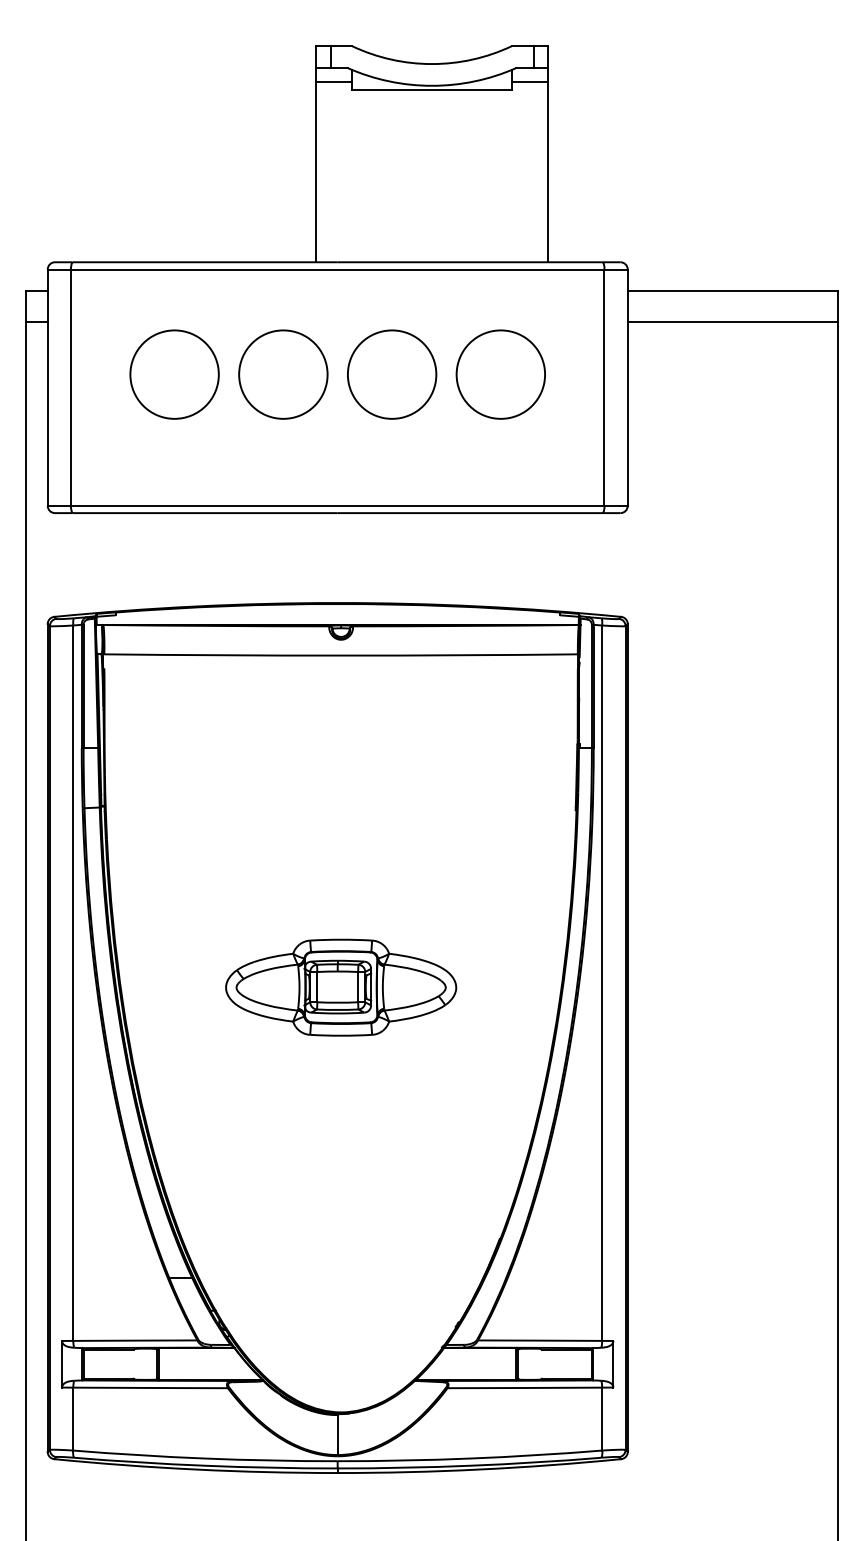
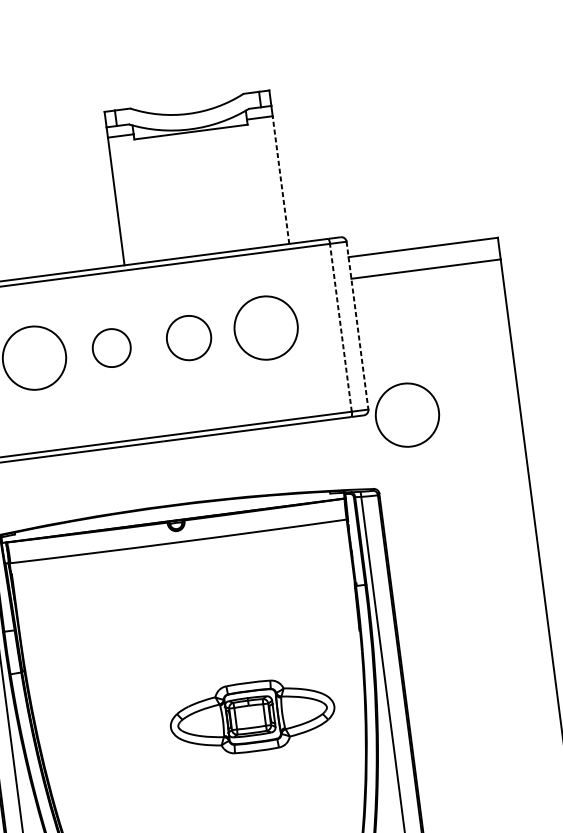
line: (547, 172) -> (280, 180), solid -> dashed
part: (283, 374) -> (111, 348), size x0.6
part: (392, 374) -> (189, 337), size x0.7
line: (604, 387) -> (340, 327), solid -> dashed
line: (627, 388) -> (357, 326), solid -> dashed
part: (680, 520) -> (407, 415), added
part: (341, 987) -> (252, 716), moved

